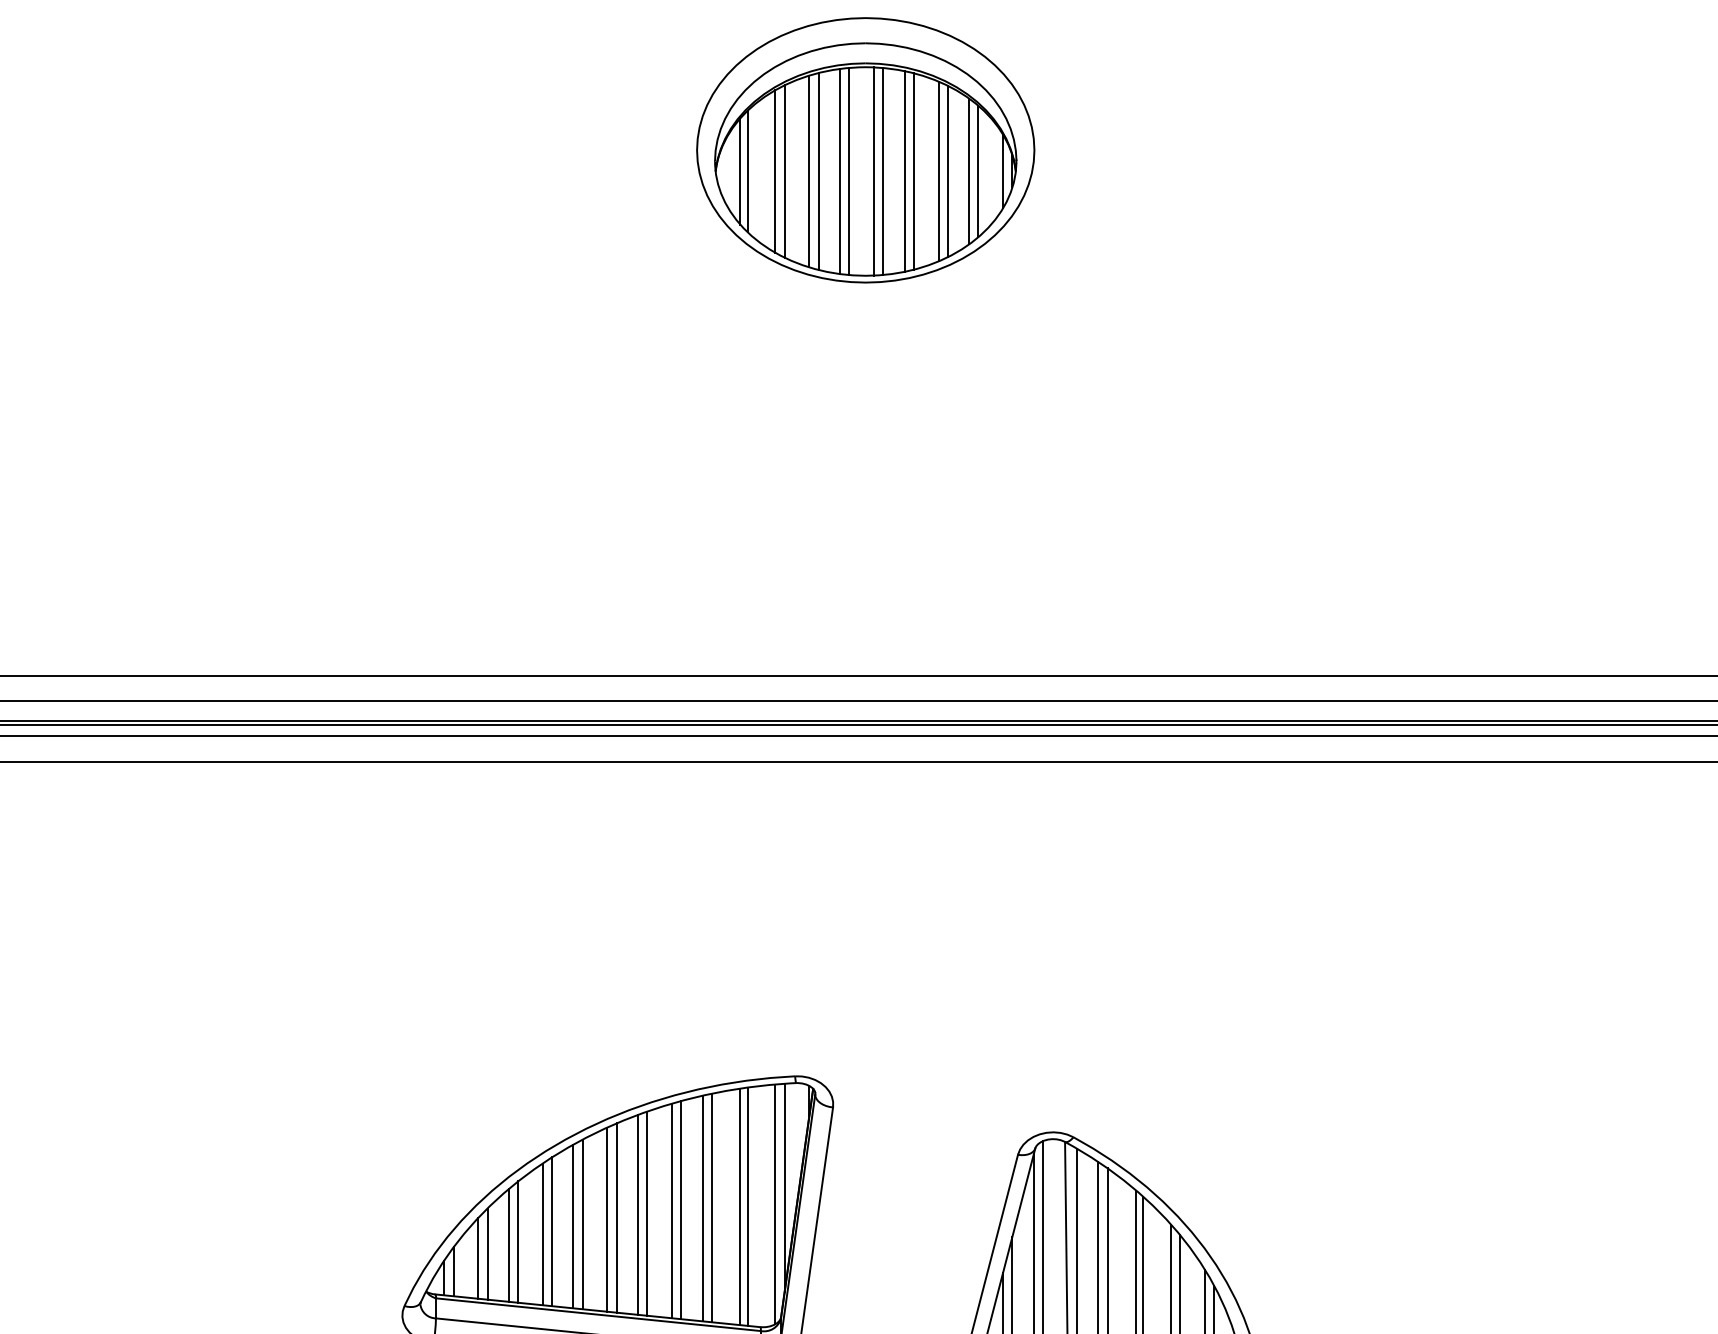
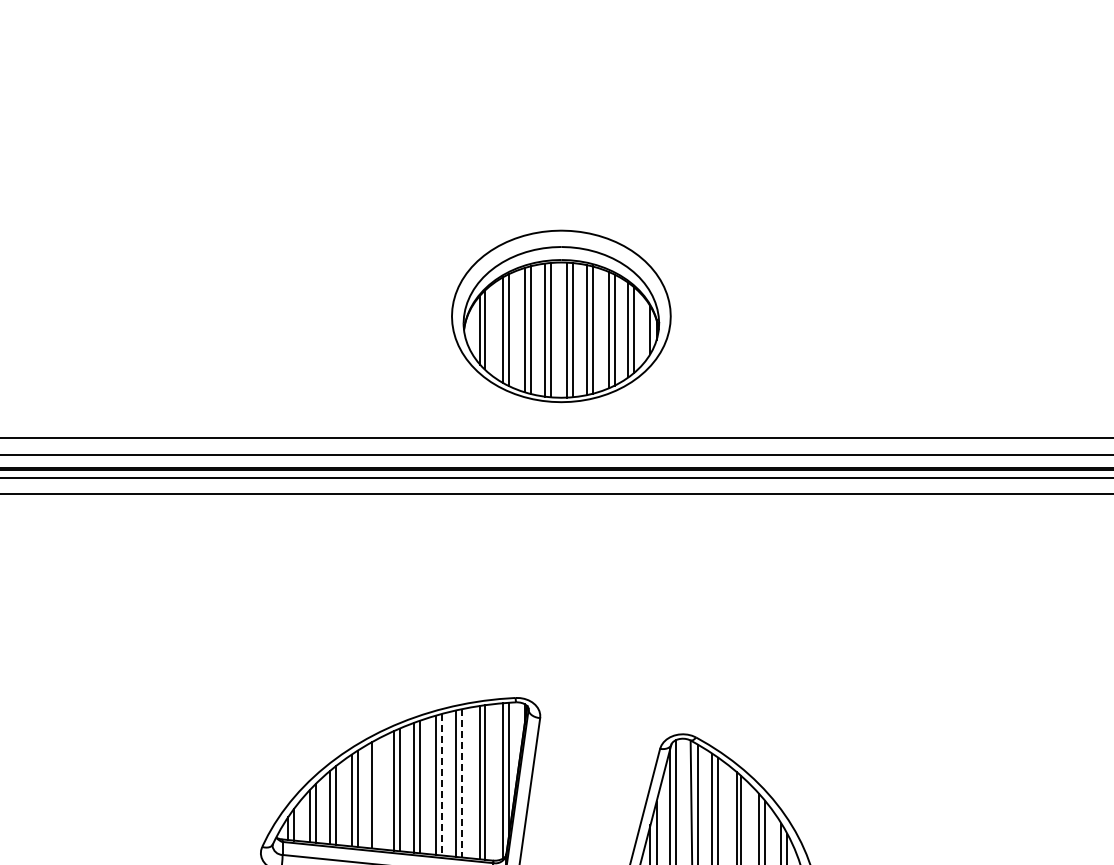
part: (865, 150) -> (561, 316), moved
line: (711, 1208) -> (461, 783), solid -> dashed
line: (680, 1209) -> (441, 784), solid -> dashed
line: (582, 1225) -> (377, 794), removed

